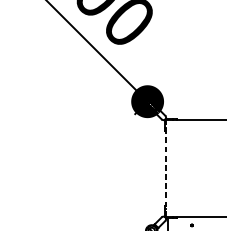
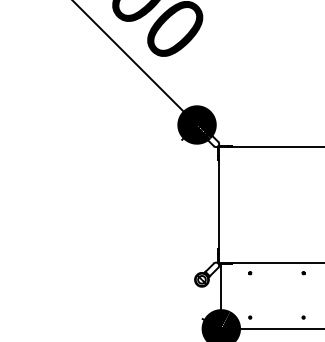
line: (166, 168) -> (219, 204), dashed -> solid

